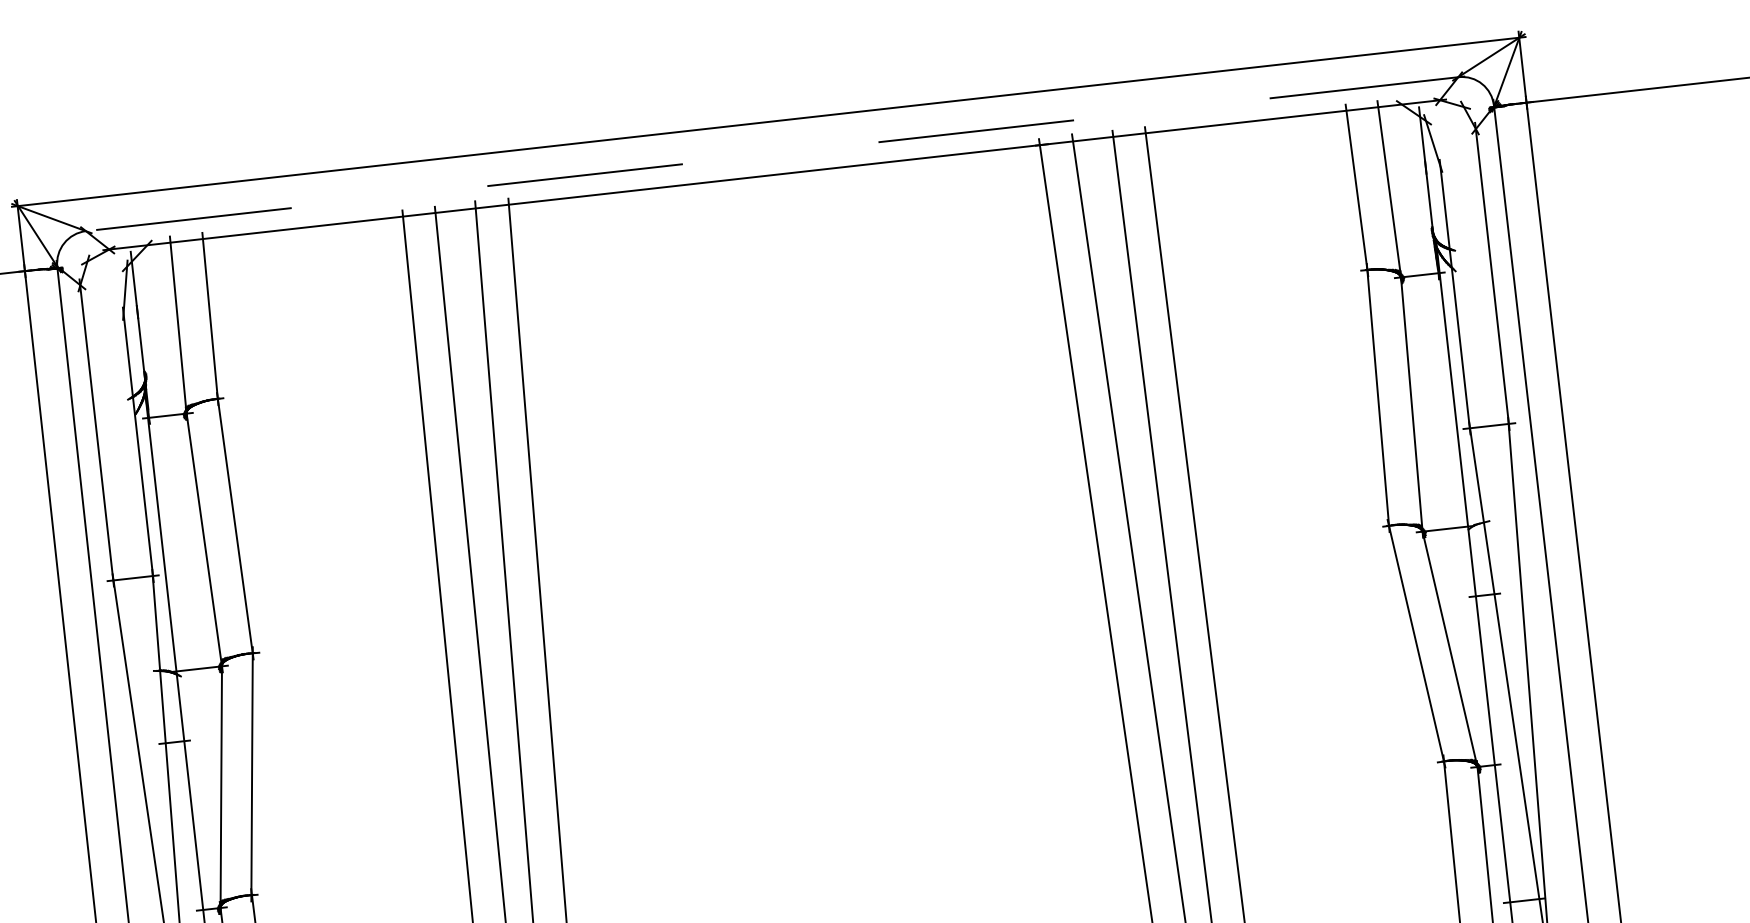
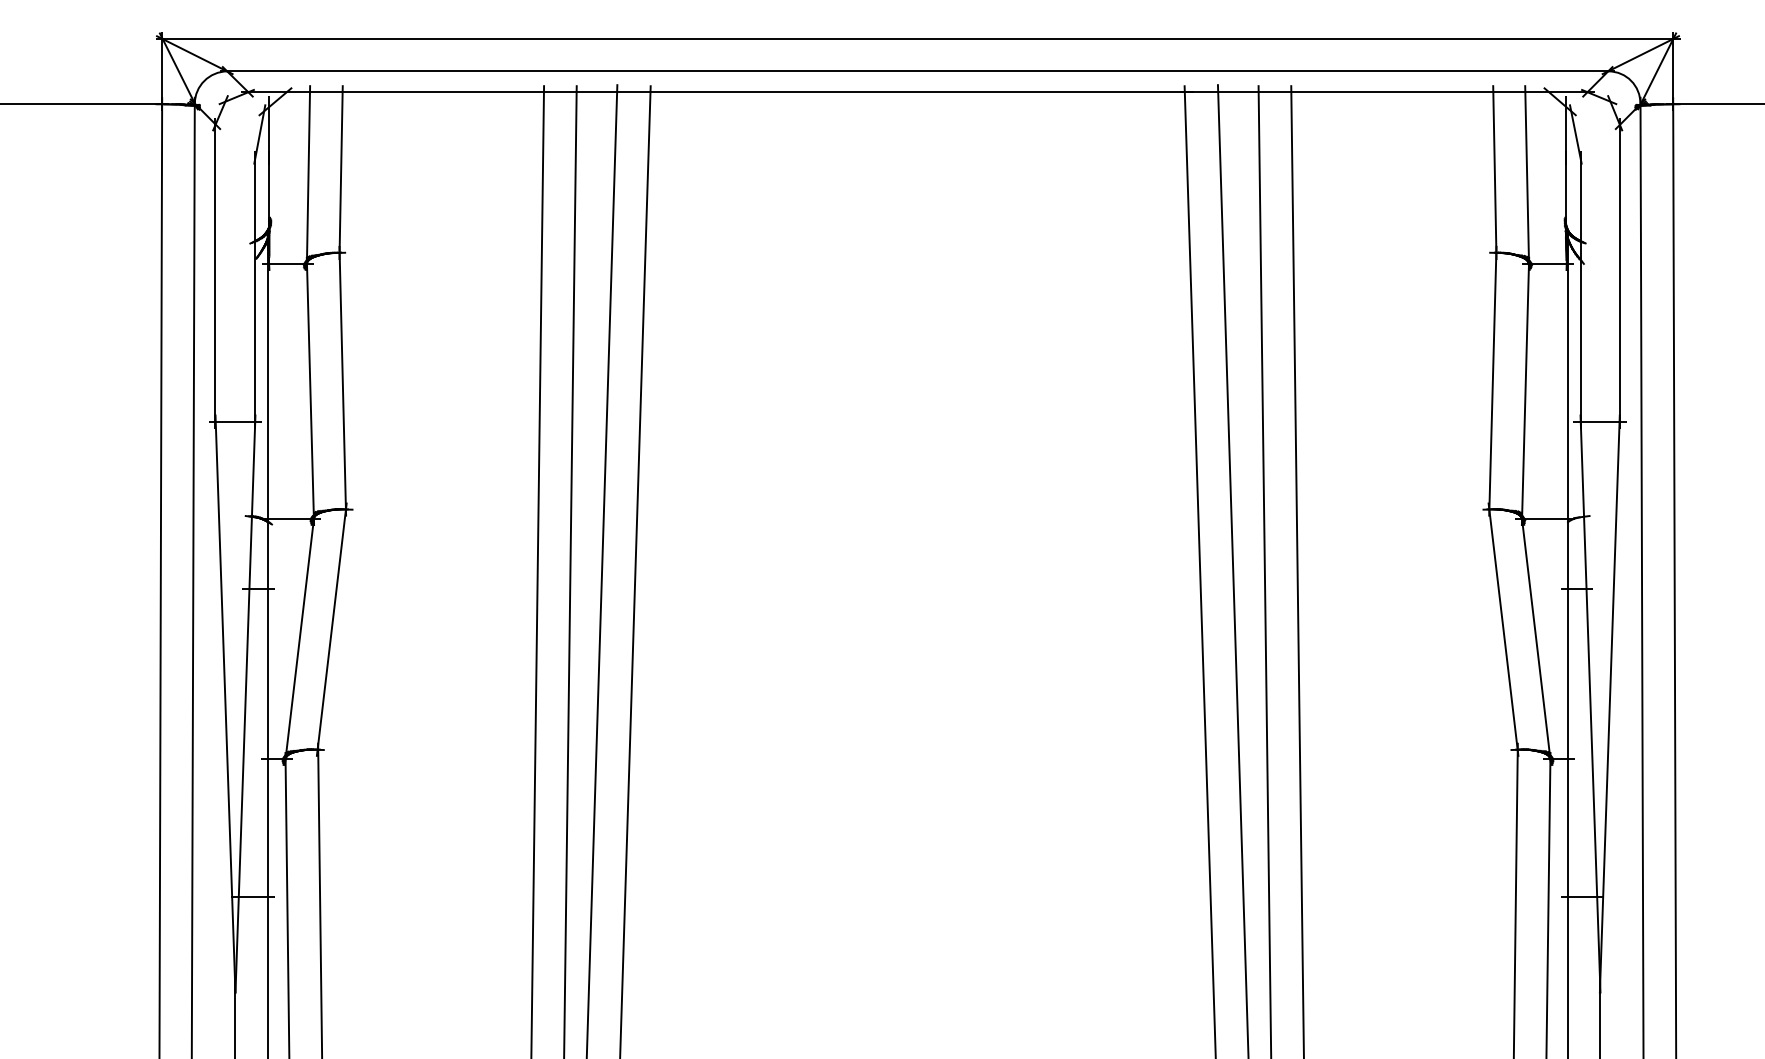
line: (771, 154) -> (917, 71), dashed -> solid

